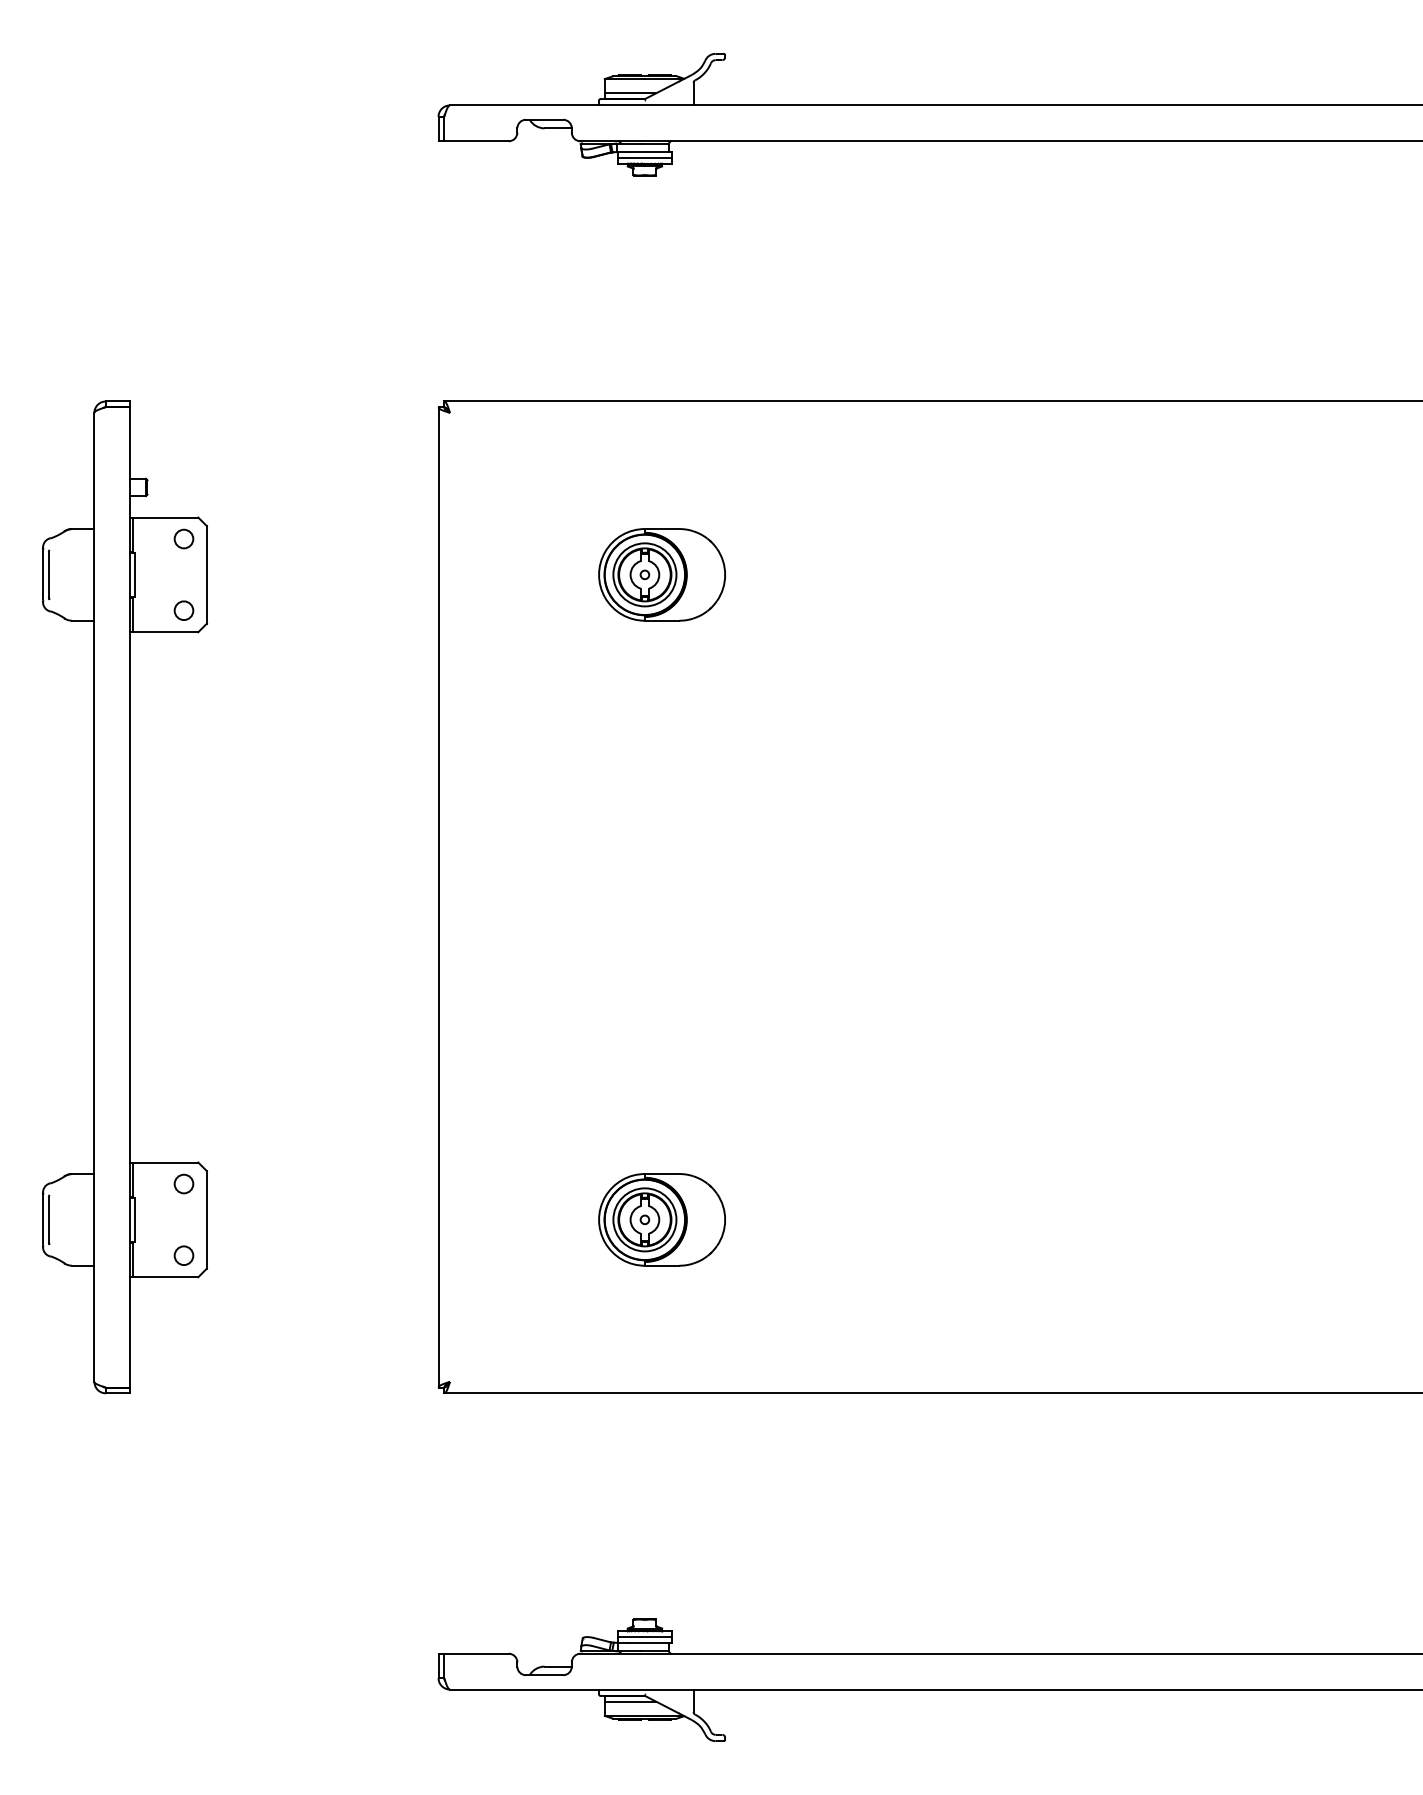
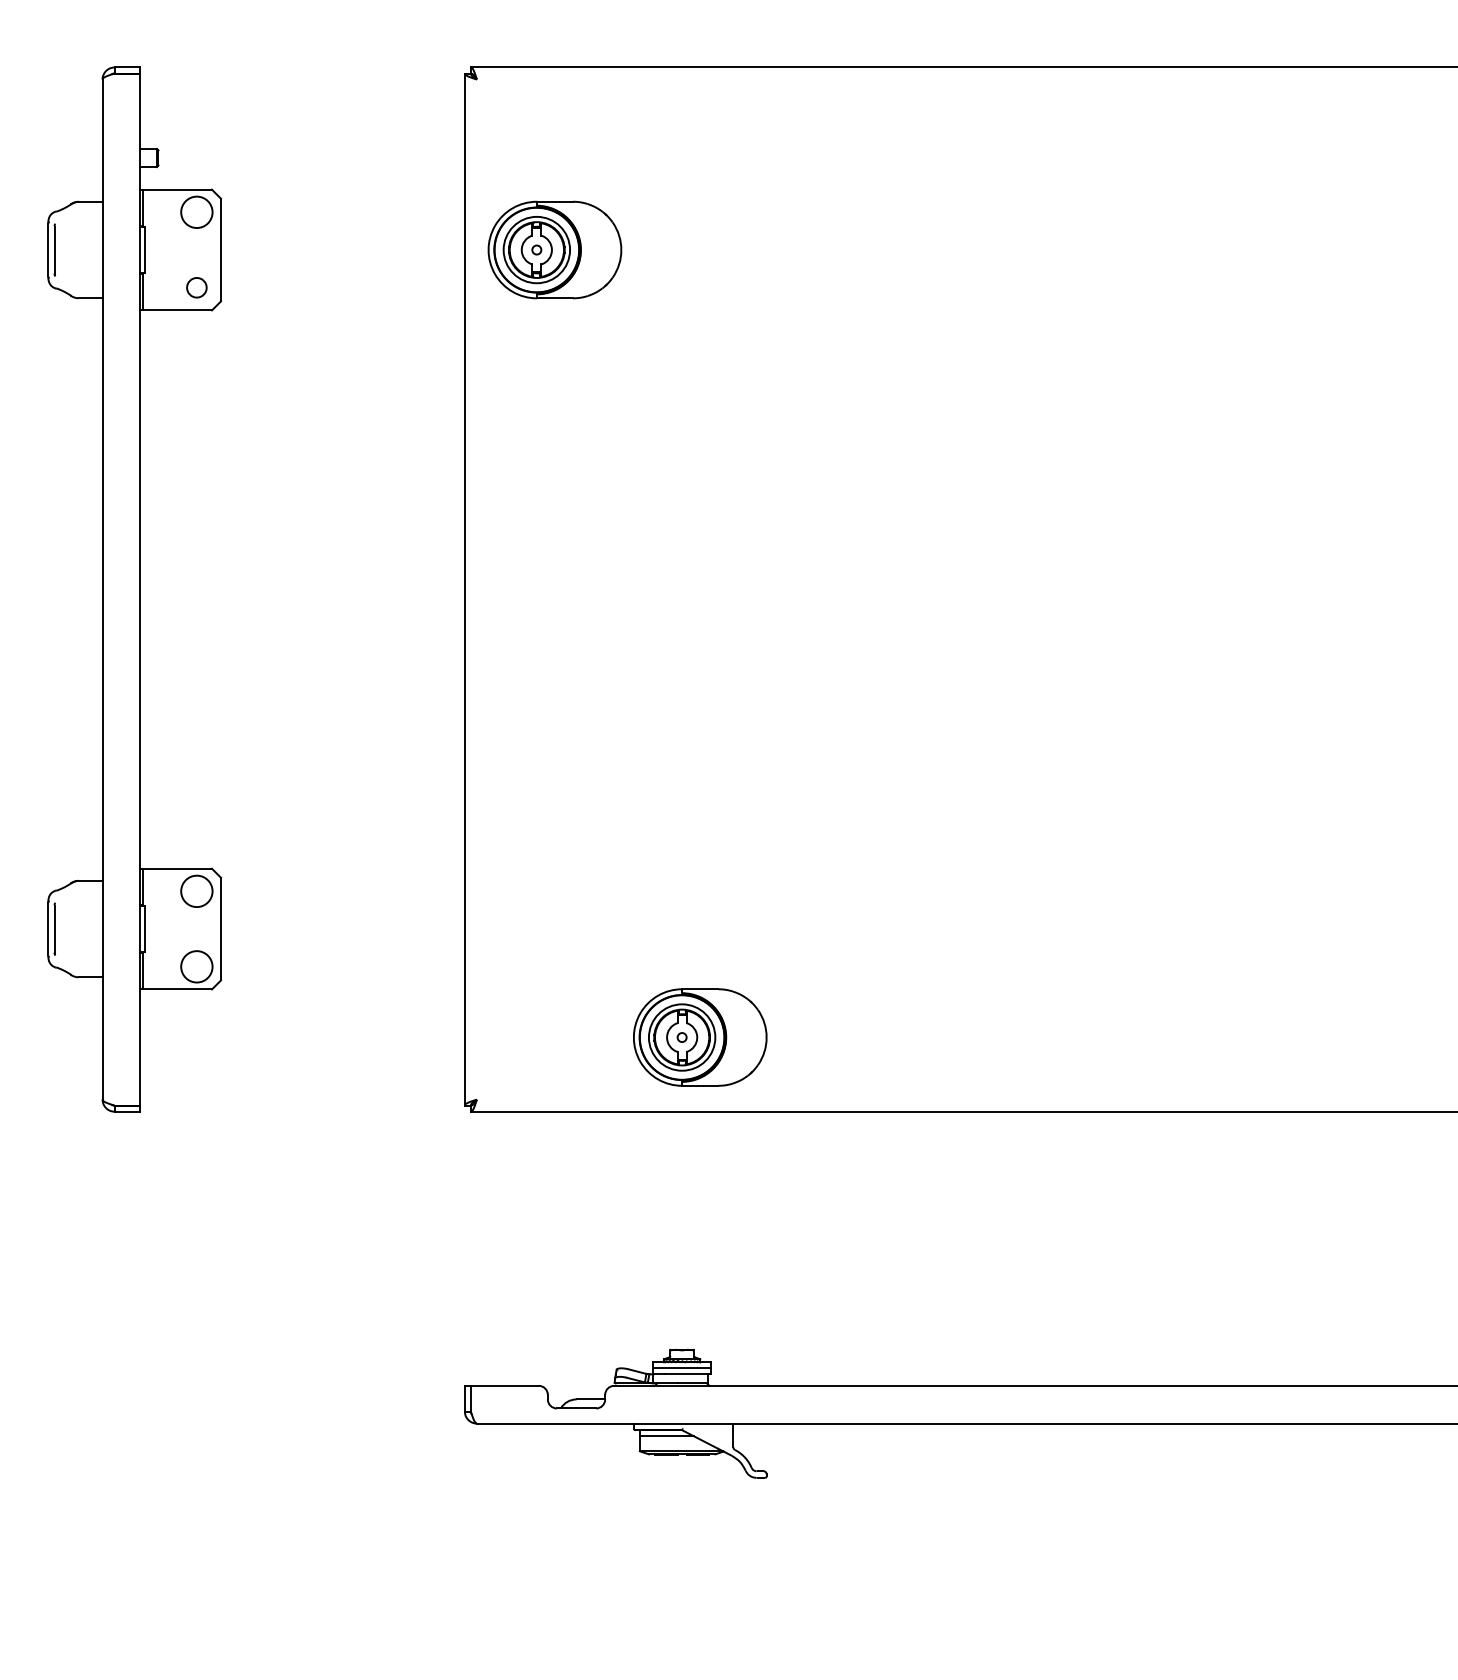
circle: (183, 538) -> (196, 211), size x1.6
part: (661, 574) -> (554, 249), moved
circle: (183, 1183) -> (196, 890), size x1.6
part: (661, 1219) -> (699, 1037), moved
circle: (183, 1255) -> (196, 966), size x1.6

